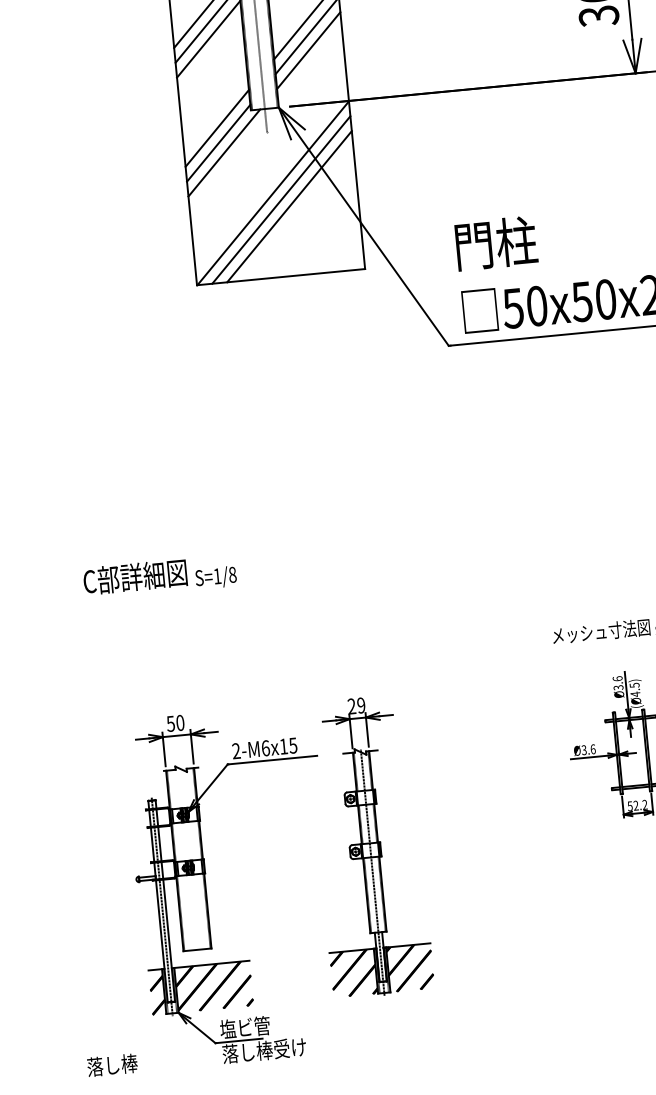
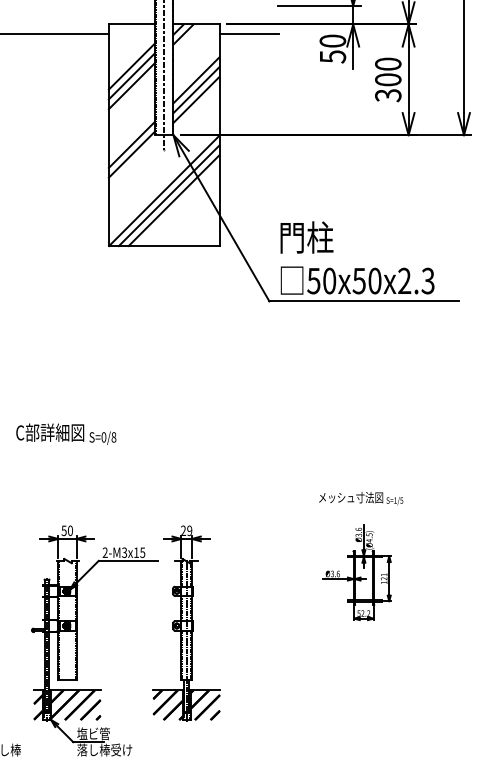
line: (223, 153) -> (134, 161), removed
text: (216, 576) -> (103, 437), S=1/8 -> S=0/8
text: (265, 747) -> (124, 552), 2-M6x15 -> 2-M3x15

